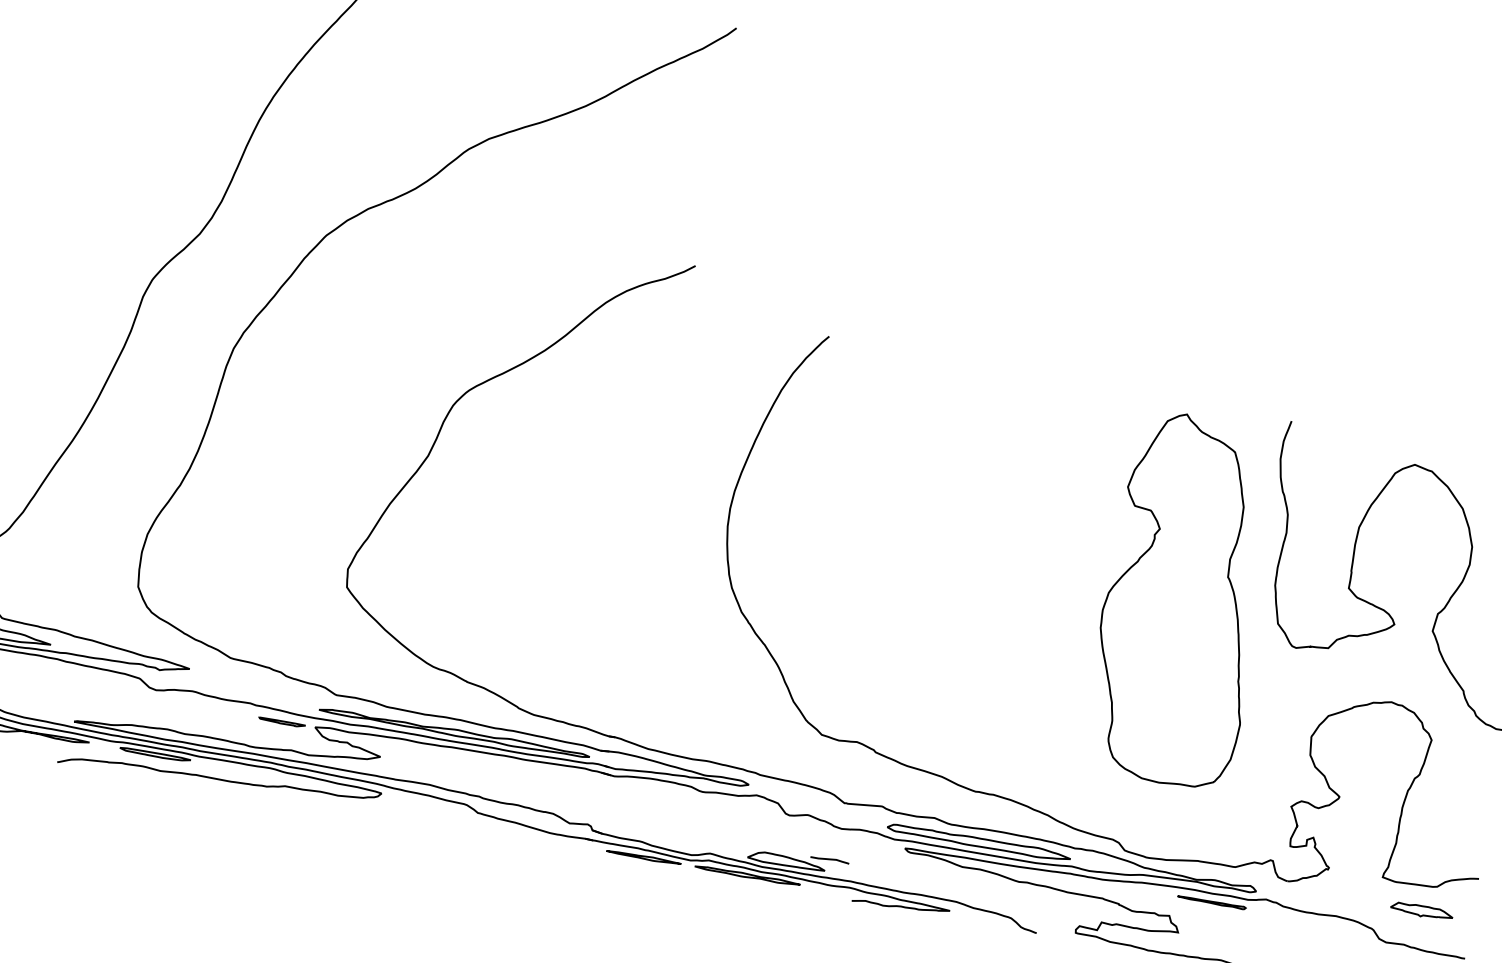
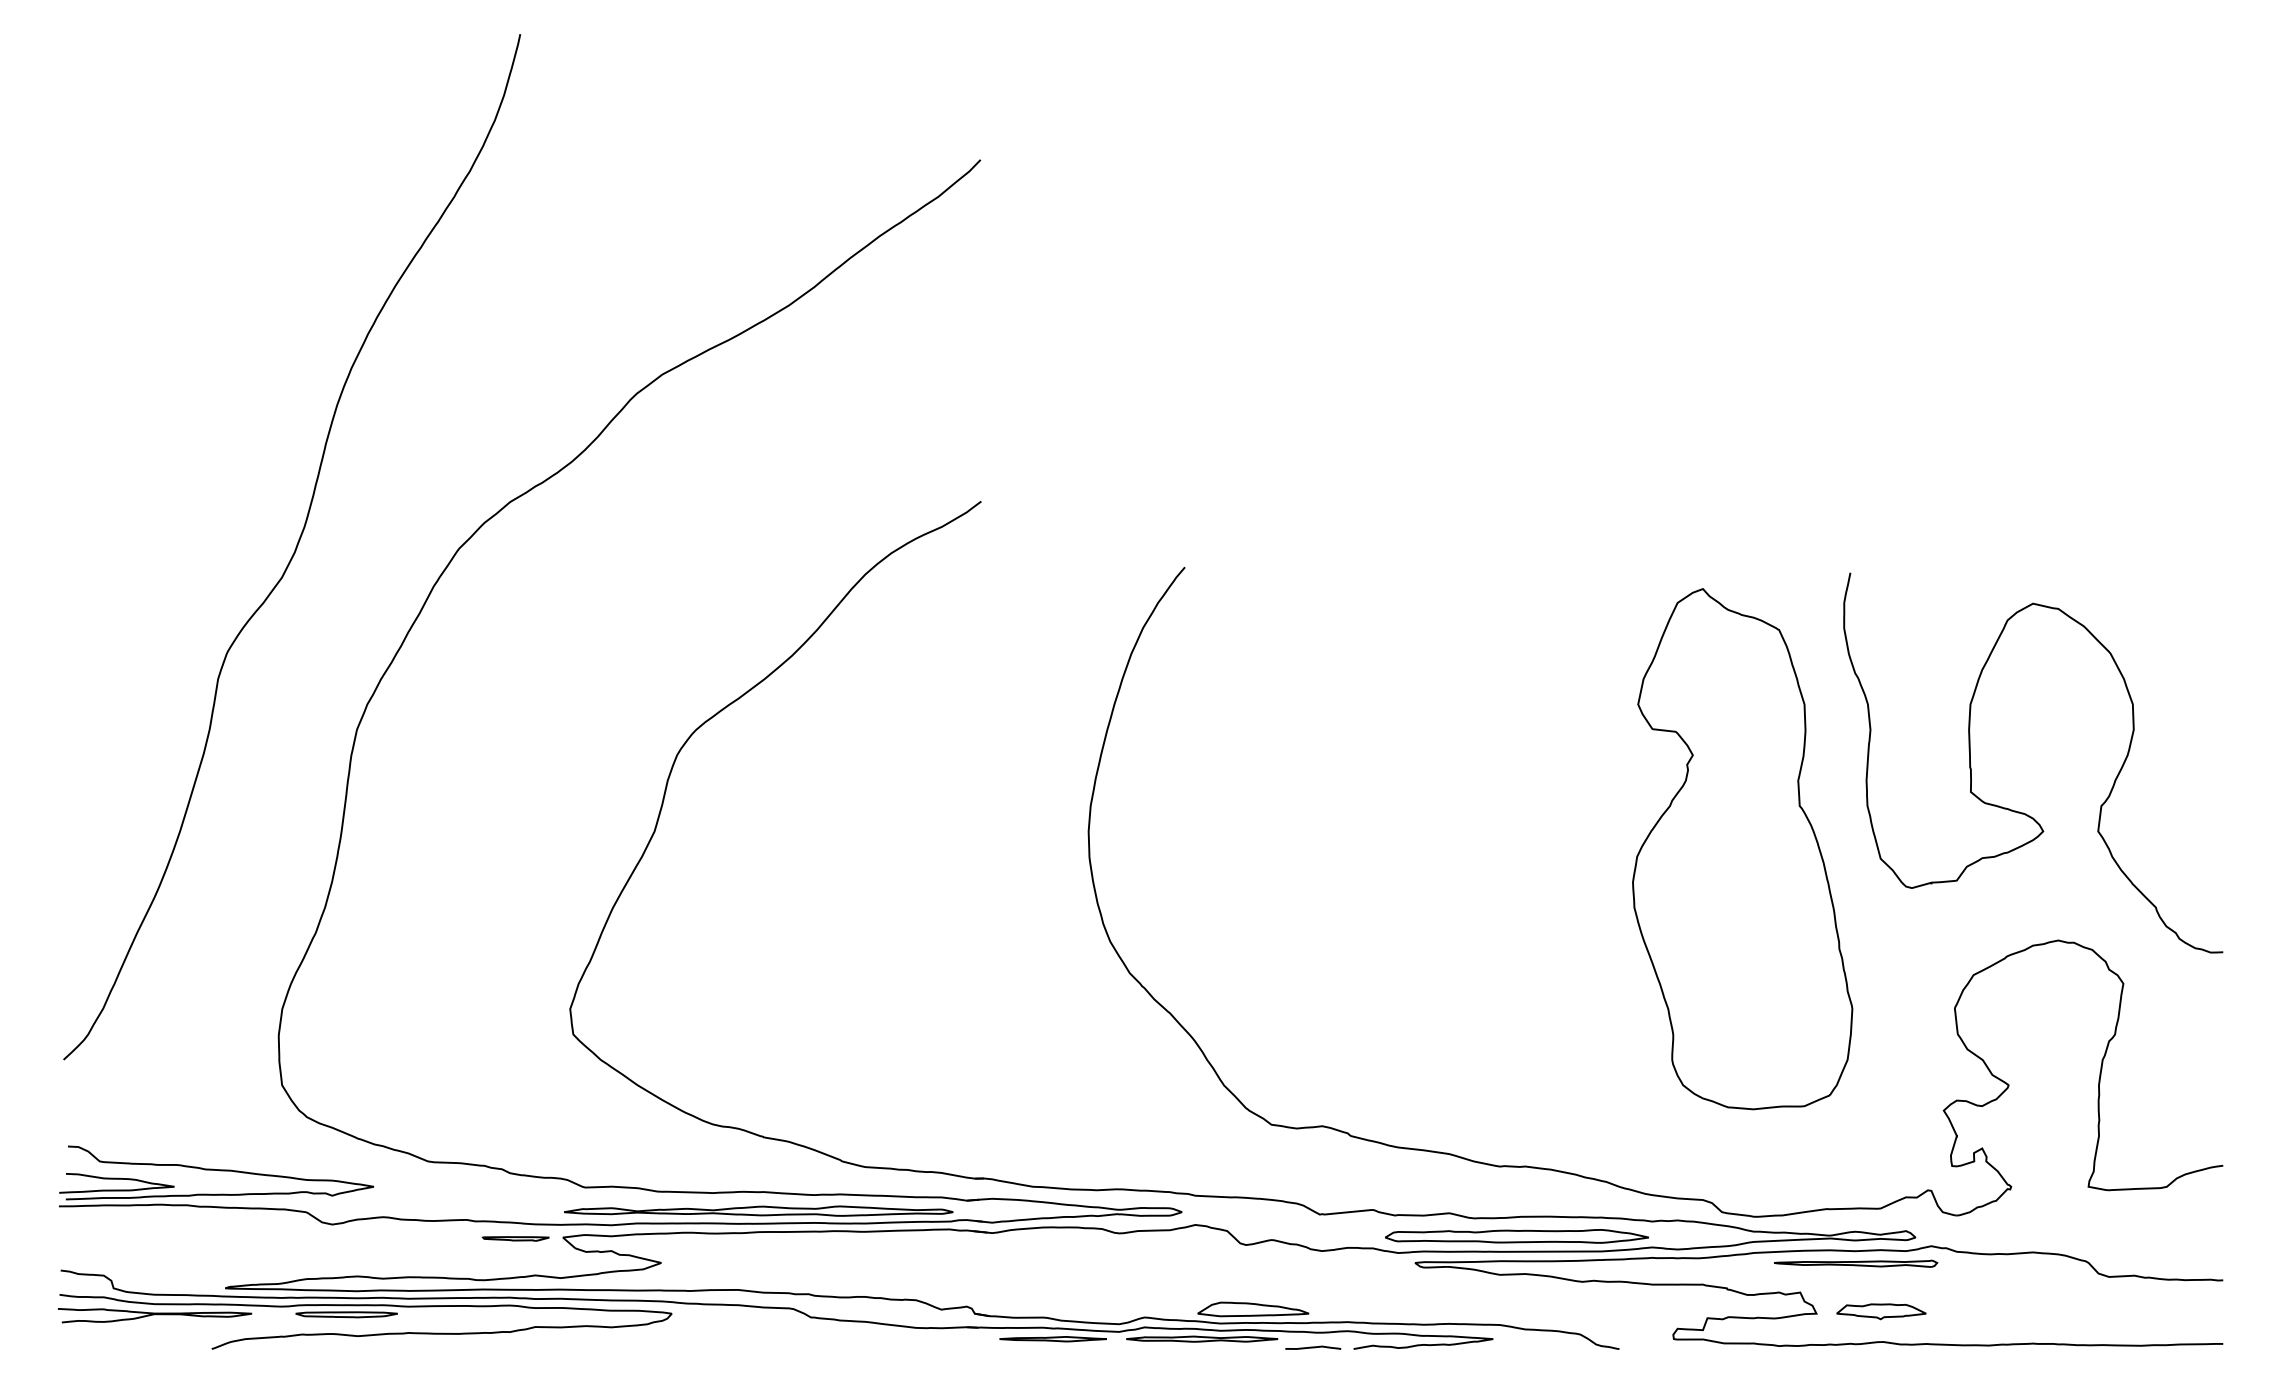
curve: (830, 859) -> (1313, 1347), moved
part: (1212, 902) -> (1856, 1263), size x1.67
part: (1421, 911) -> (1881, 1311), moved

